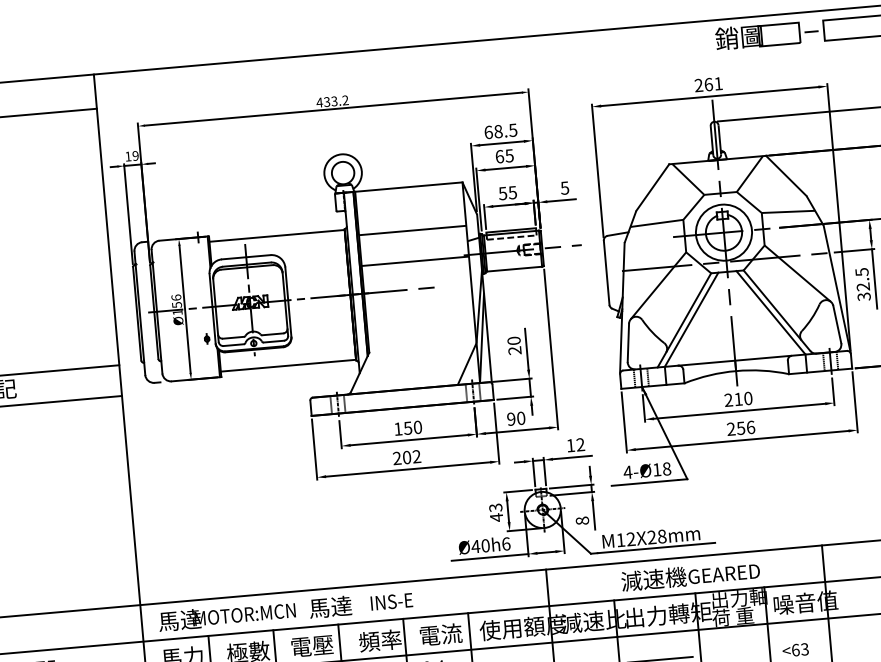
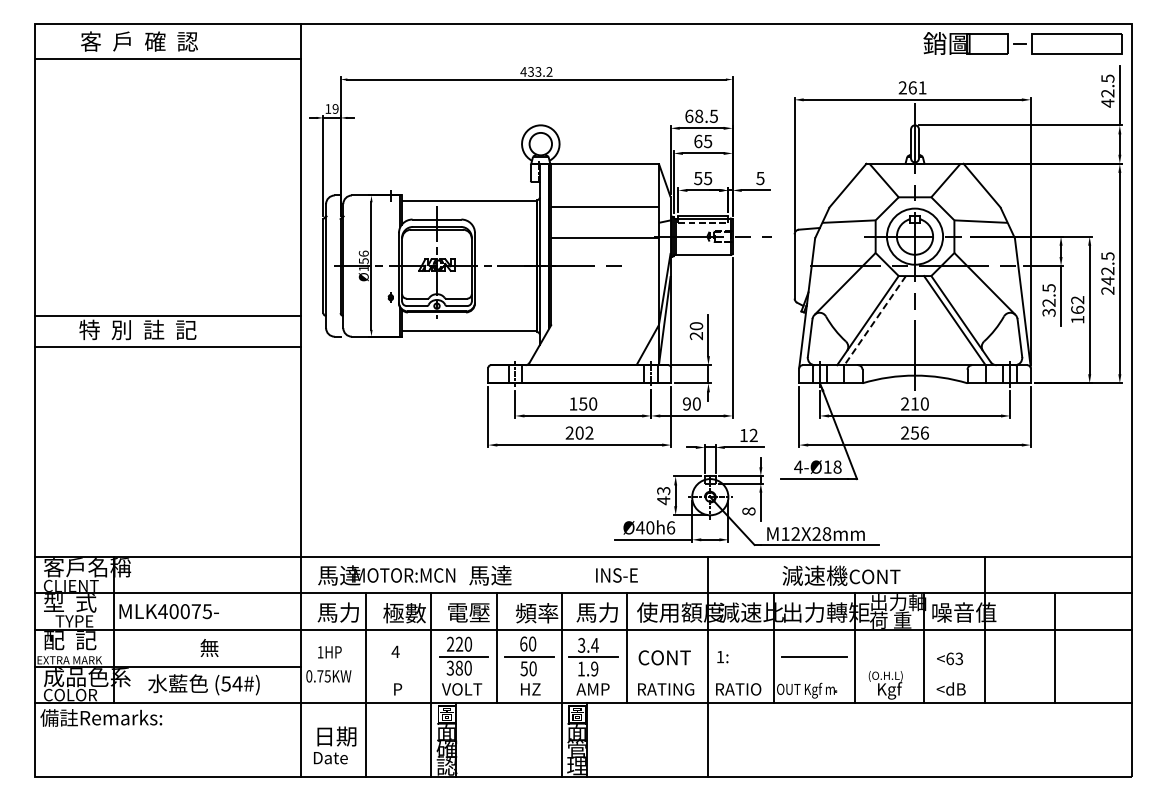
line: (691, 320) -> (874, 321), solid -> dashed
text: (727, 573) -> (888, 576), GEARED -> CONT
text: (391, 601) -> (616, 575), moved
text: (440, 634) -> (597, 612), 電流 -> 馬力

